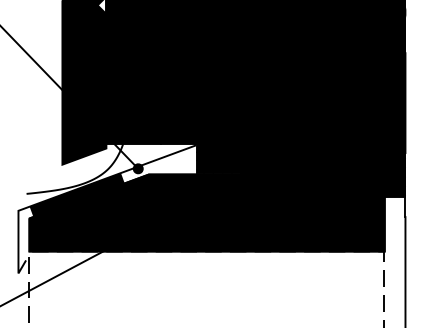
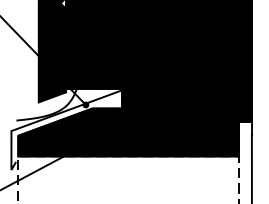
fill: (76, 193) -> (47, 120), removed

